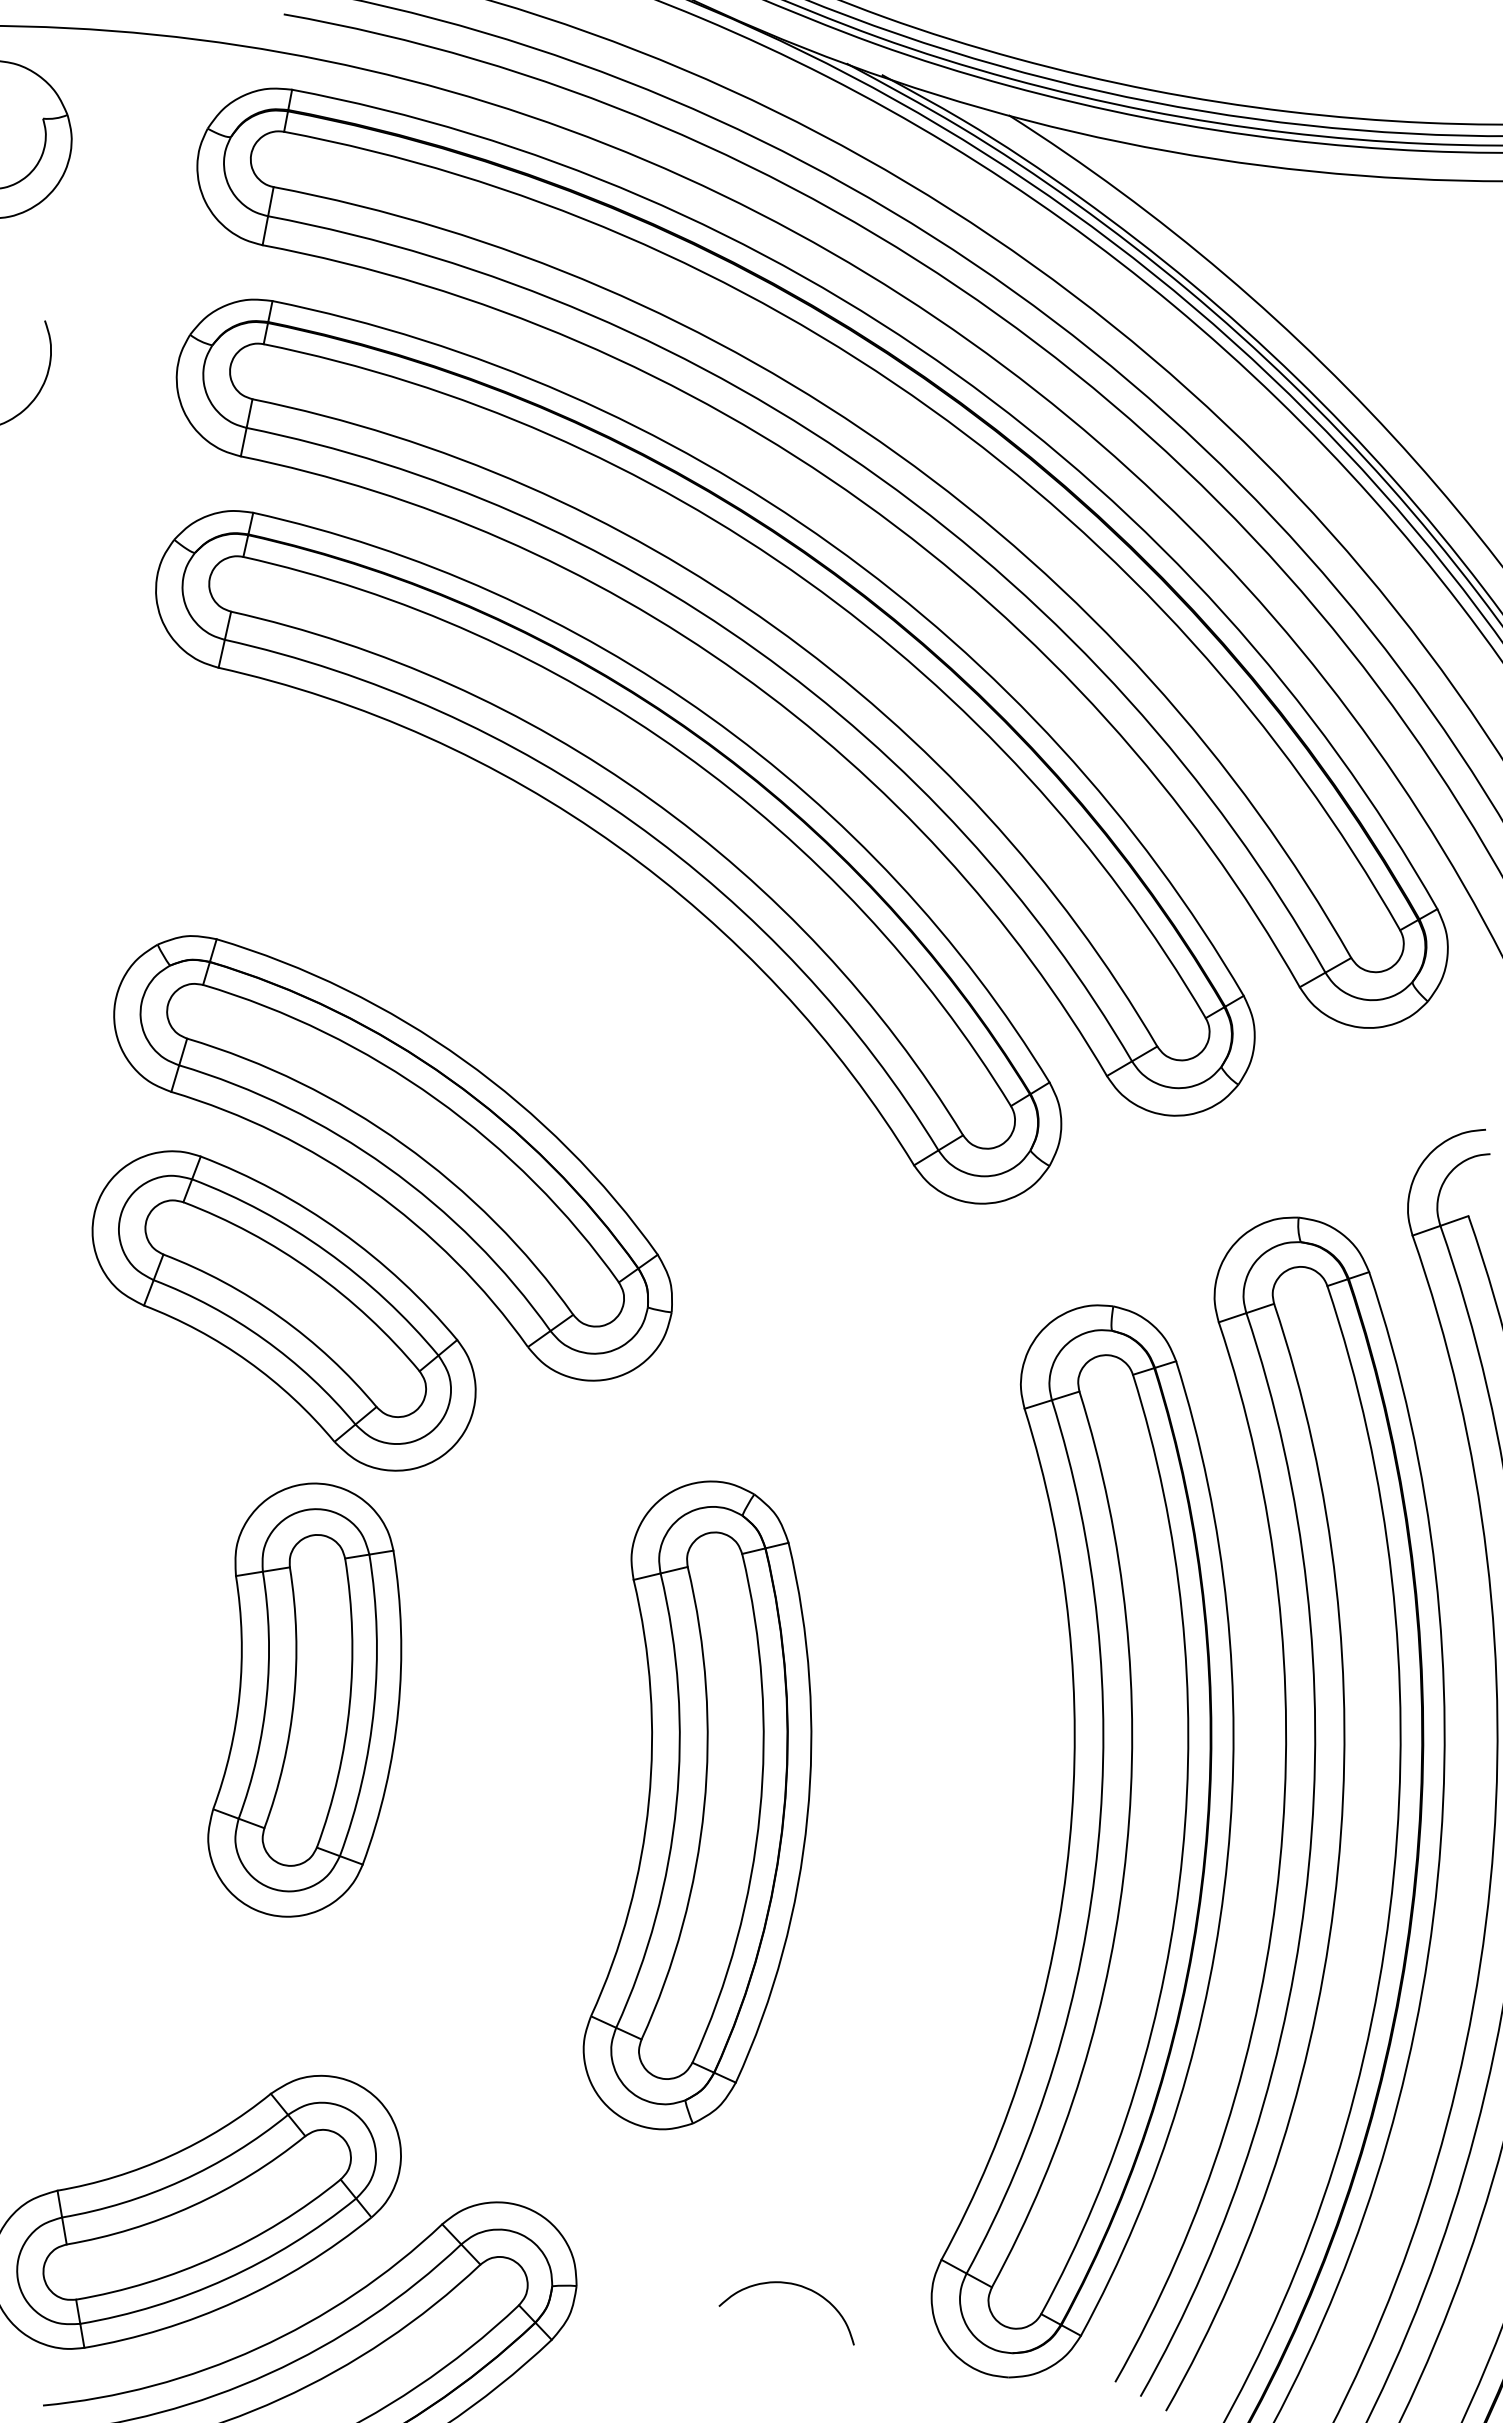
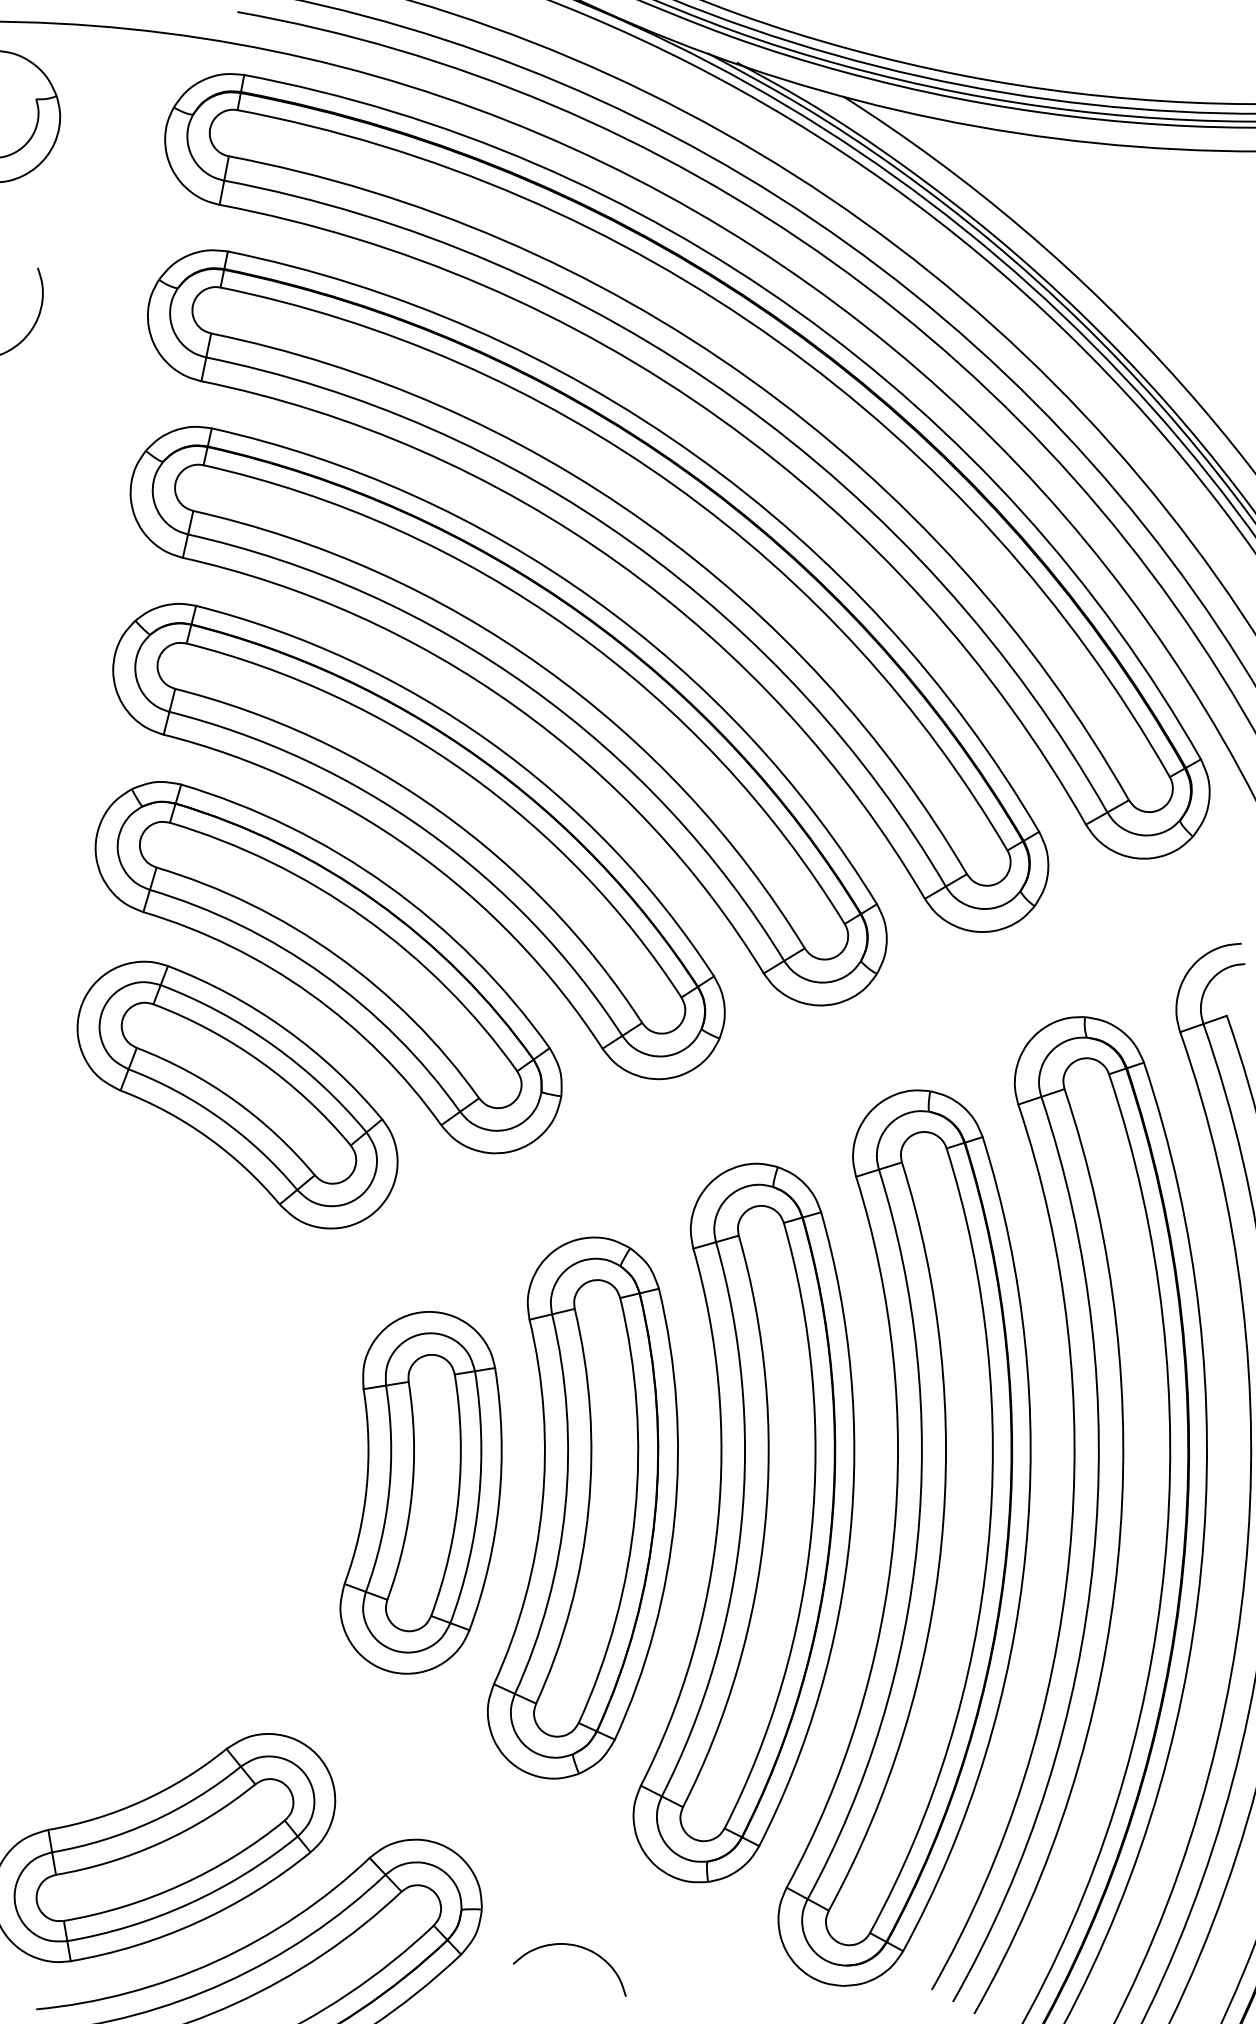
part: (501, 1007) -> (419, 841), added
part: (304, 1699) -> (420, 1492), moved
part: (890, 1823) -> (744, 1523), added
curve: (788, 2284) -> (571, 1945), moved

